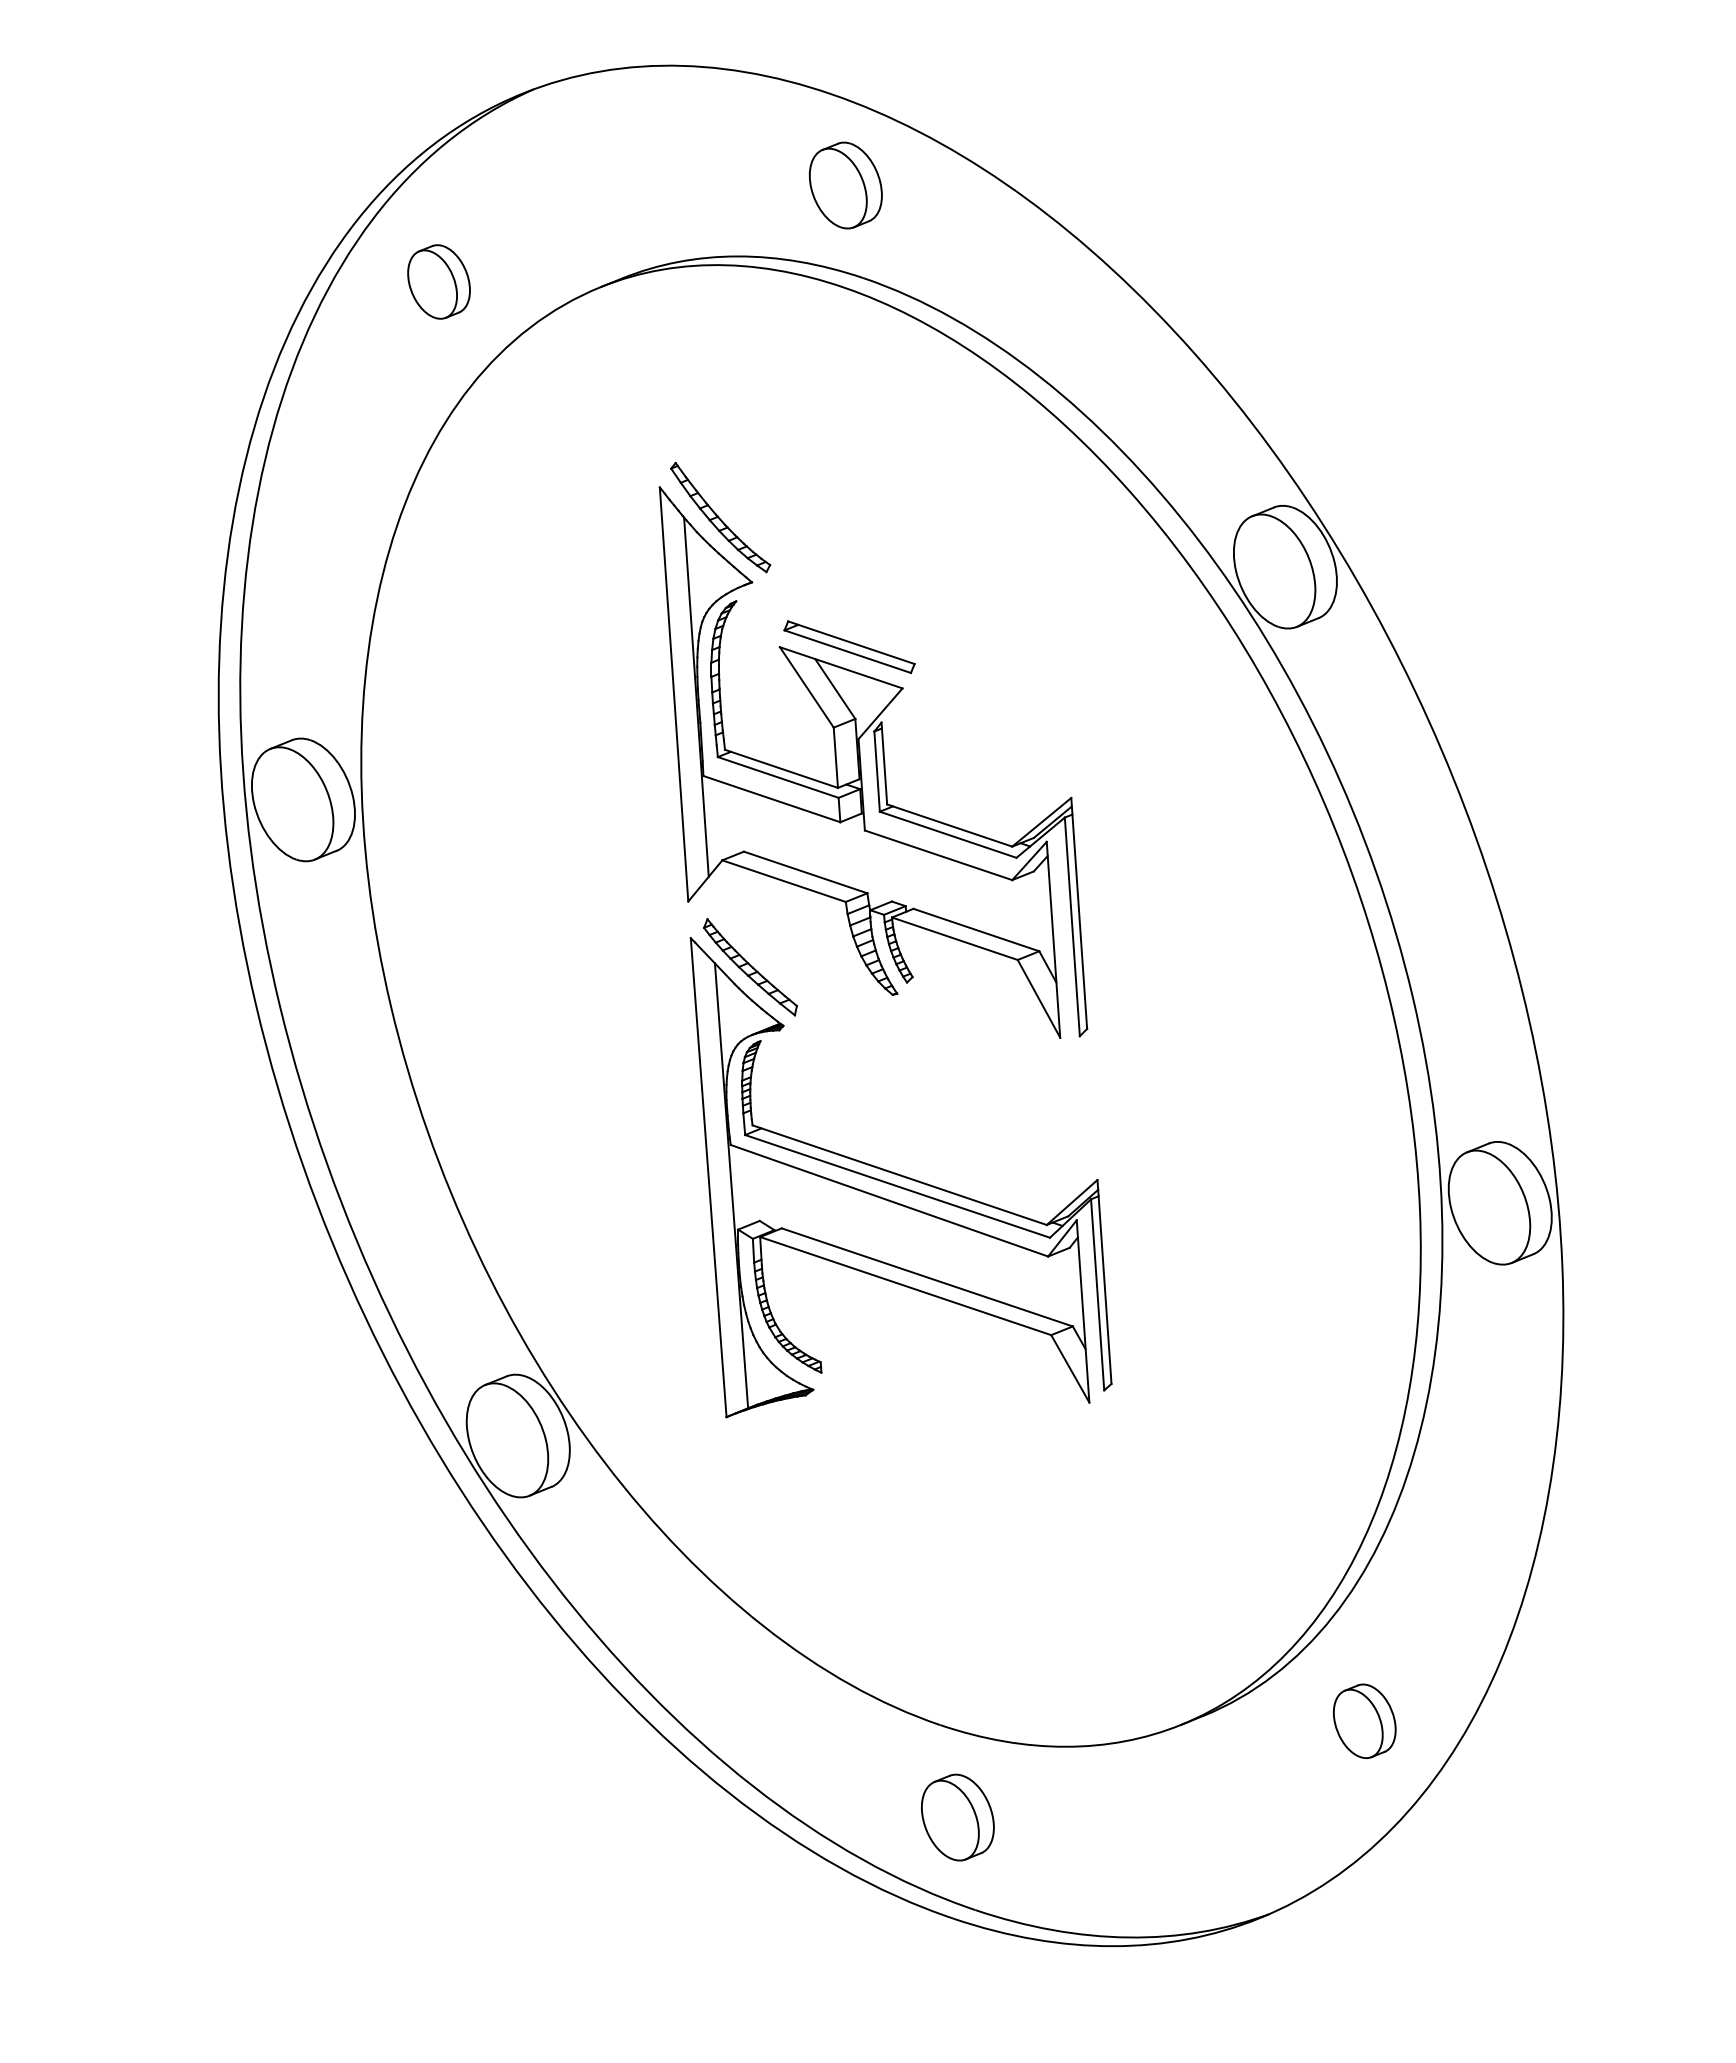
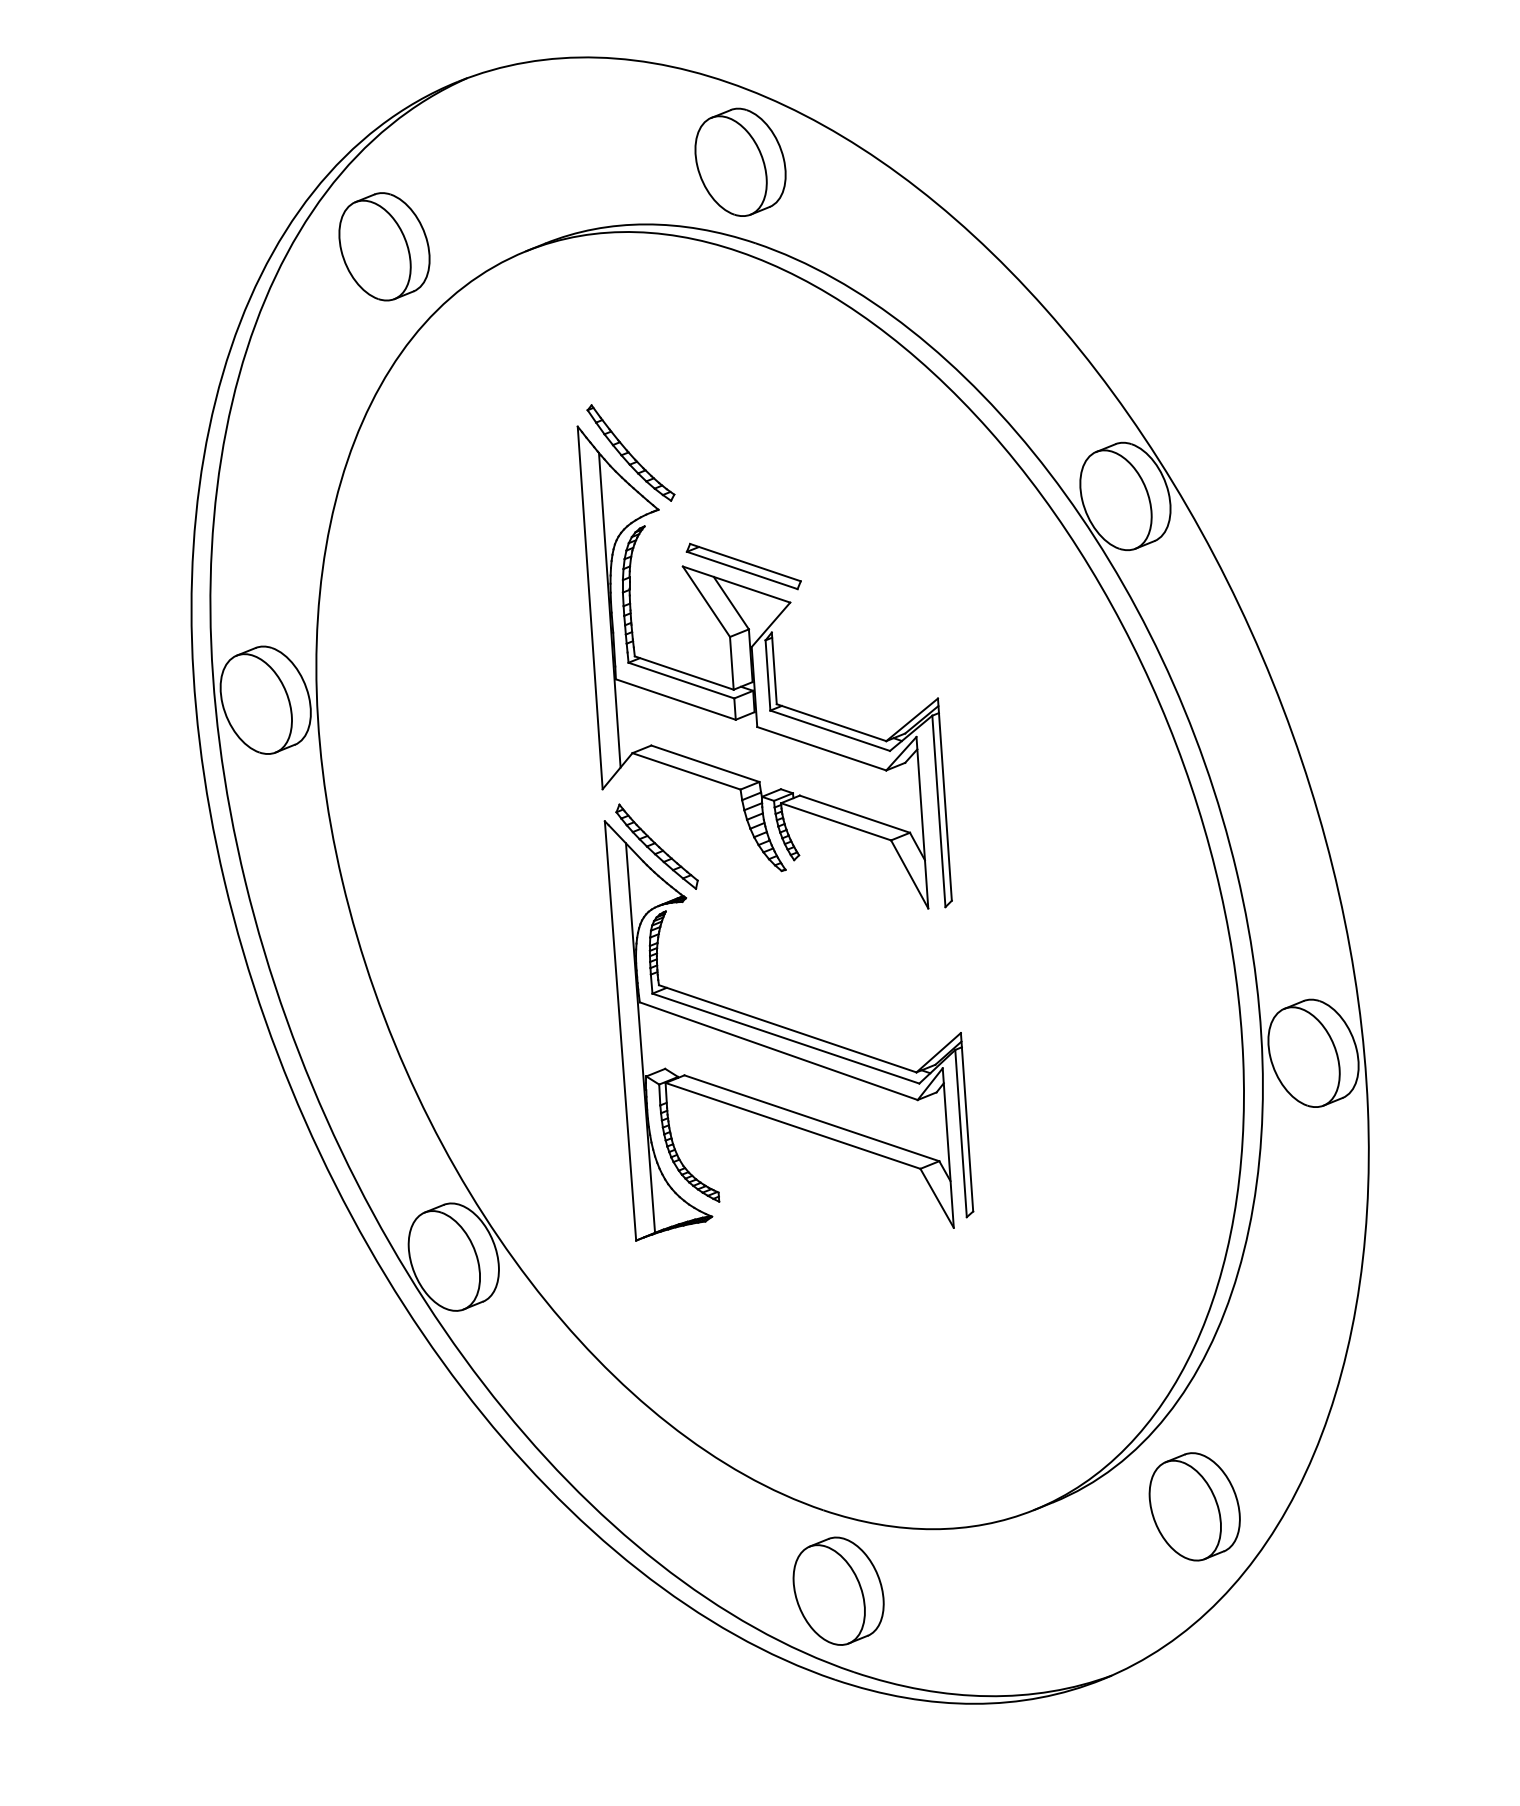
part: (845, 185) -> (740, 162), size x1.43
part: (438, 281) -> (383, 246), size x1.67
part: (1364, 1721) -> (1194, 1507), size x1.67
part: (957, 1817) -> (838, 1591), size x1.43

